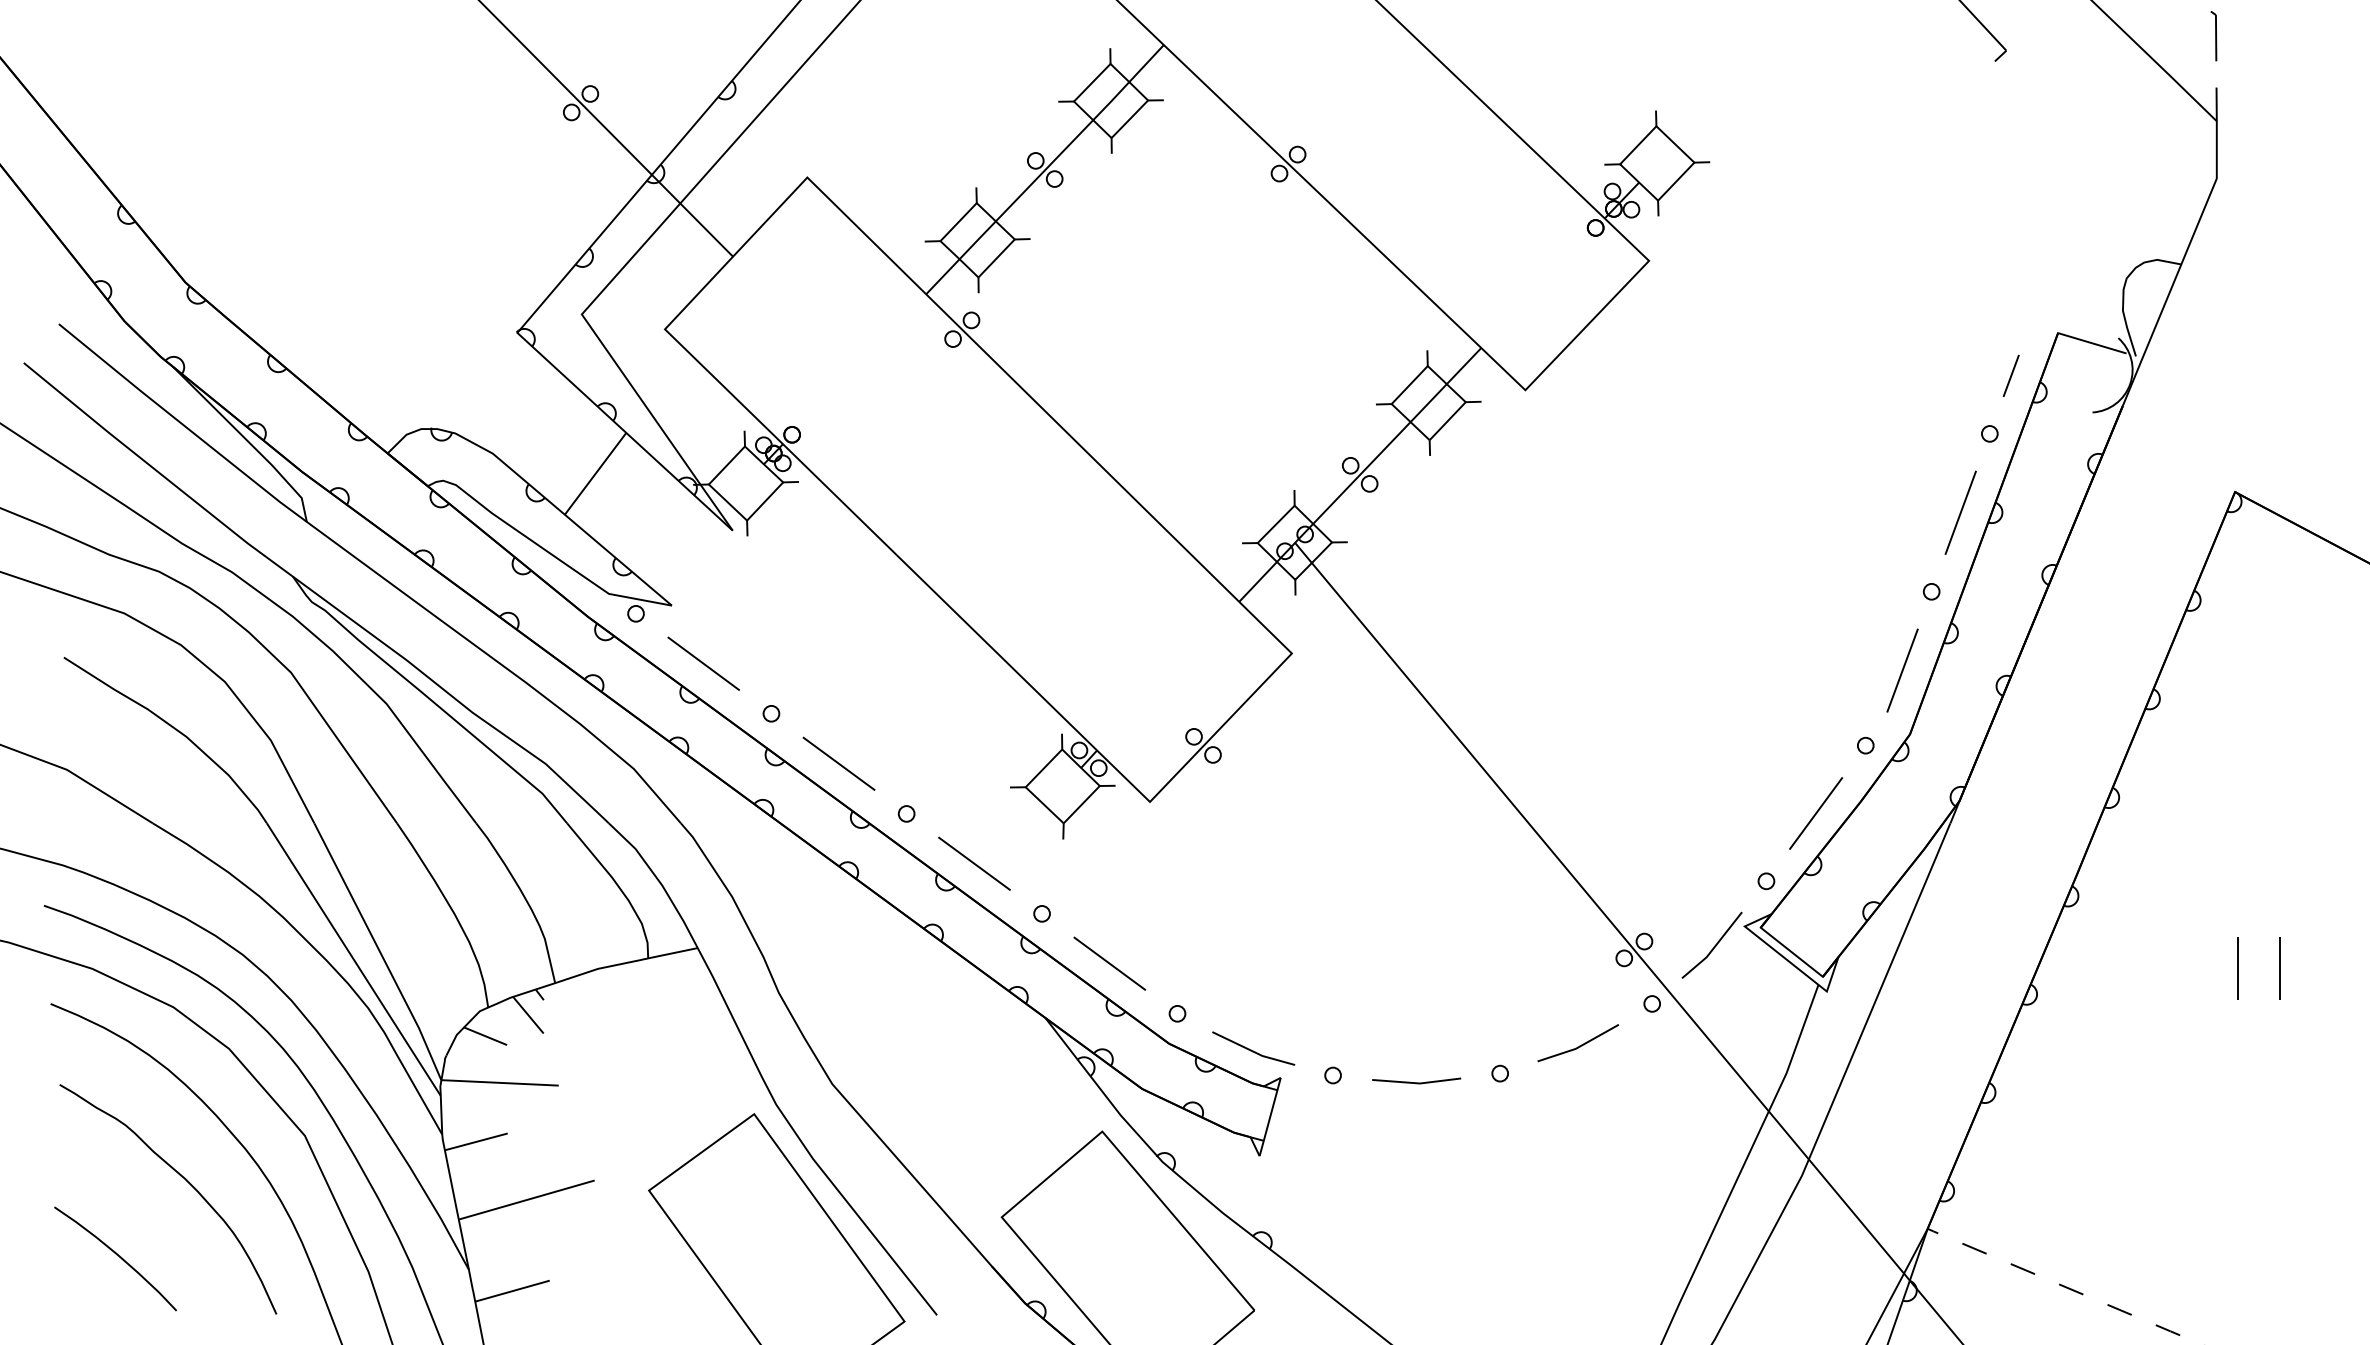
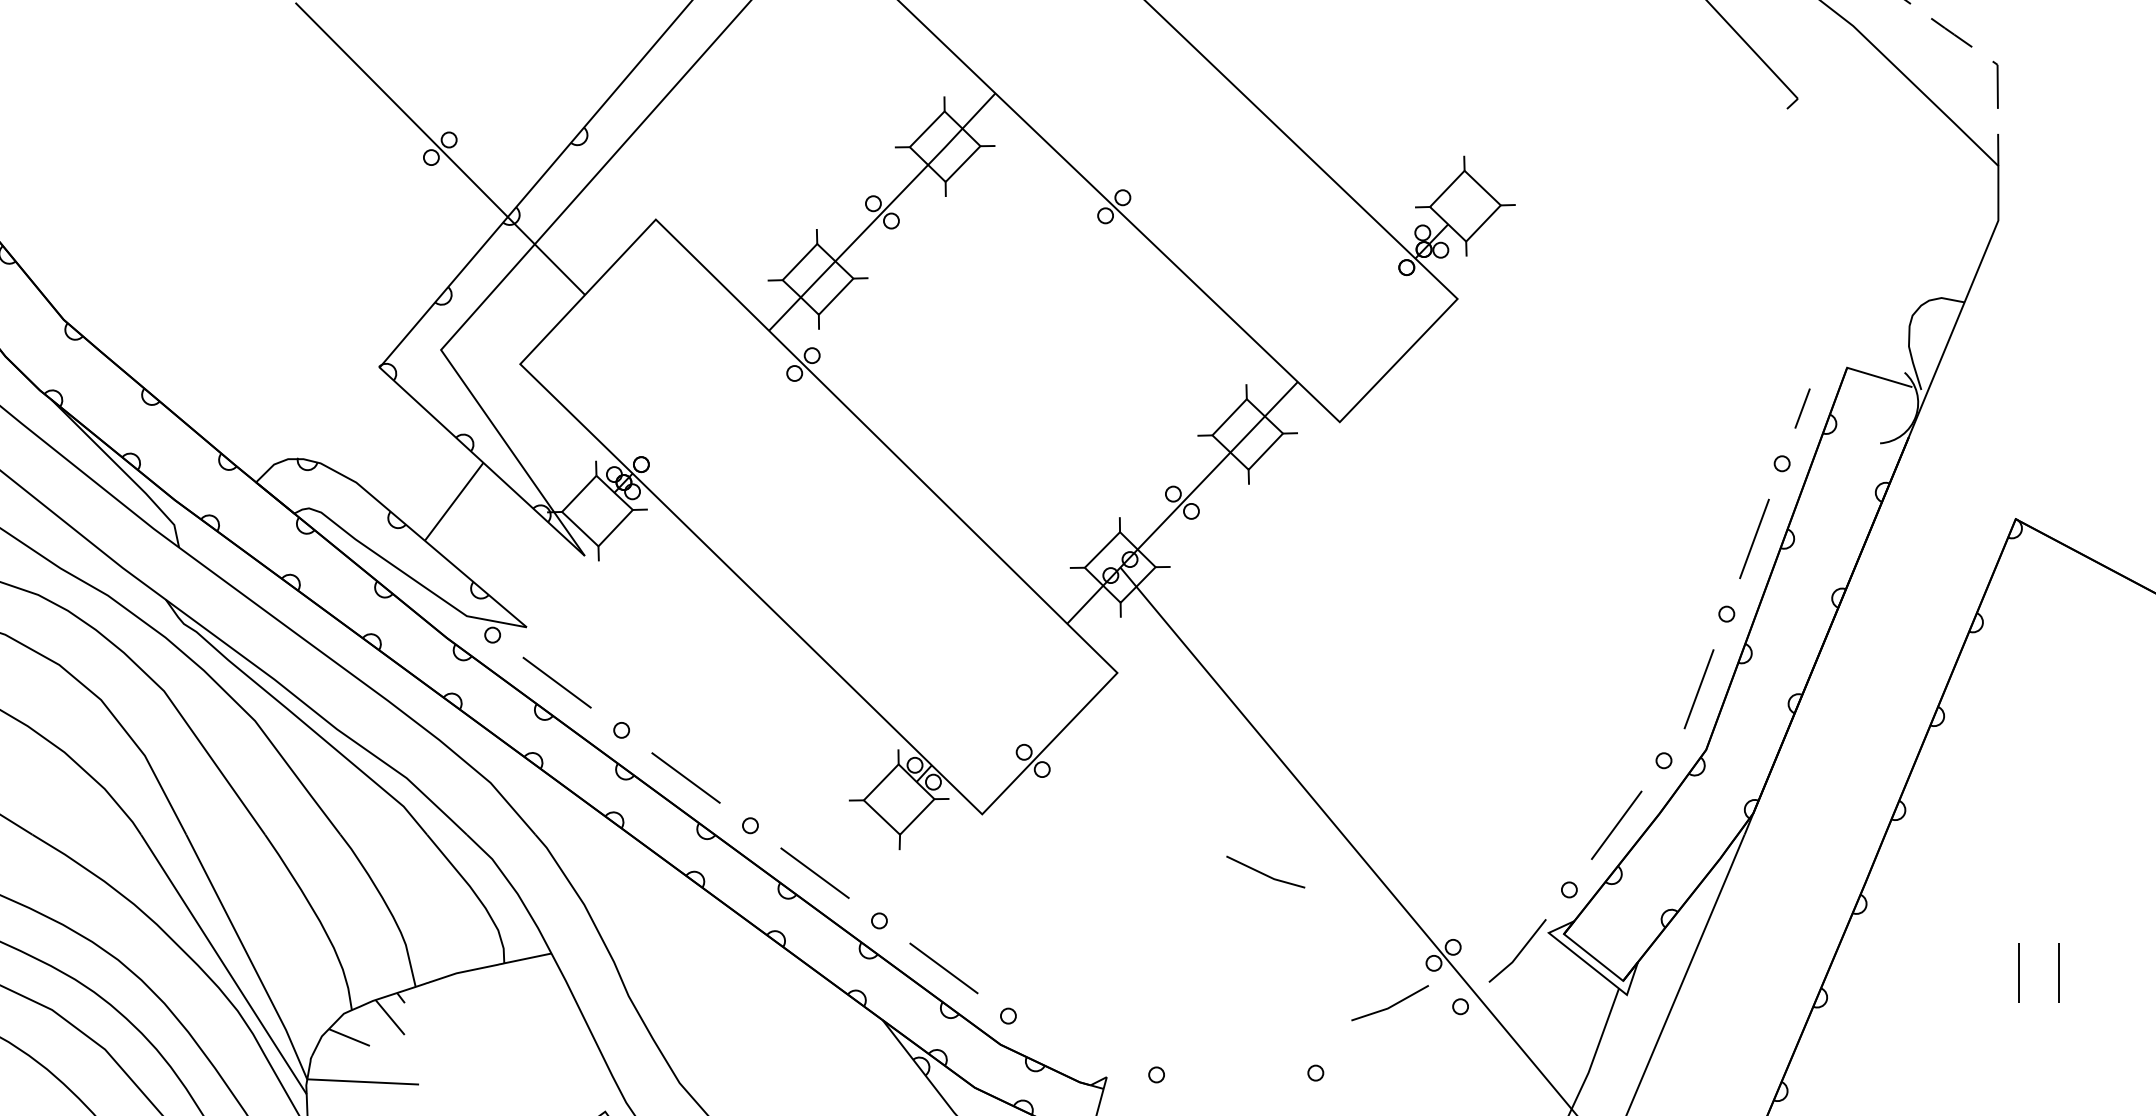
line: (1579, 1045) -> (1391, 1005), moved
line: (1253, 1050) -> (1265, 873), moved
line: (1416, 1082) -> (1236, 1081), removed

